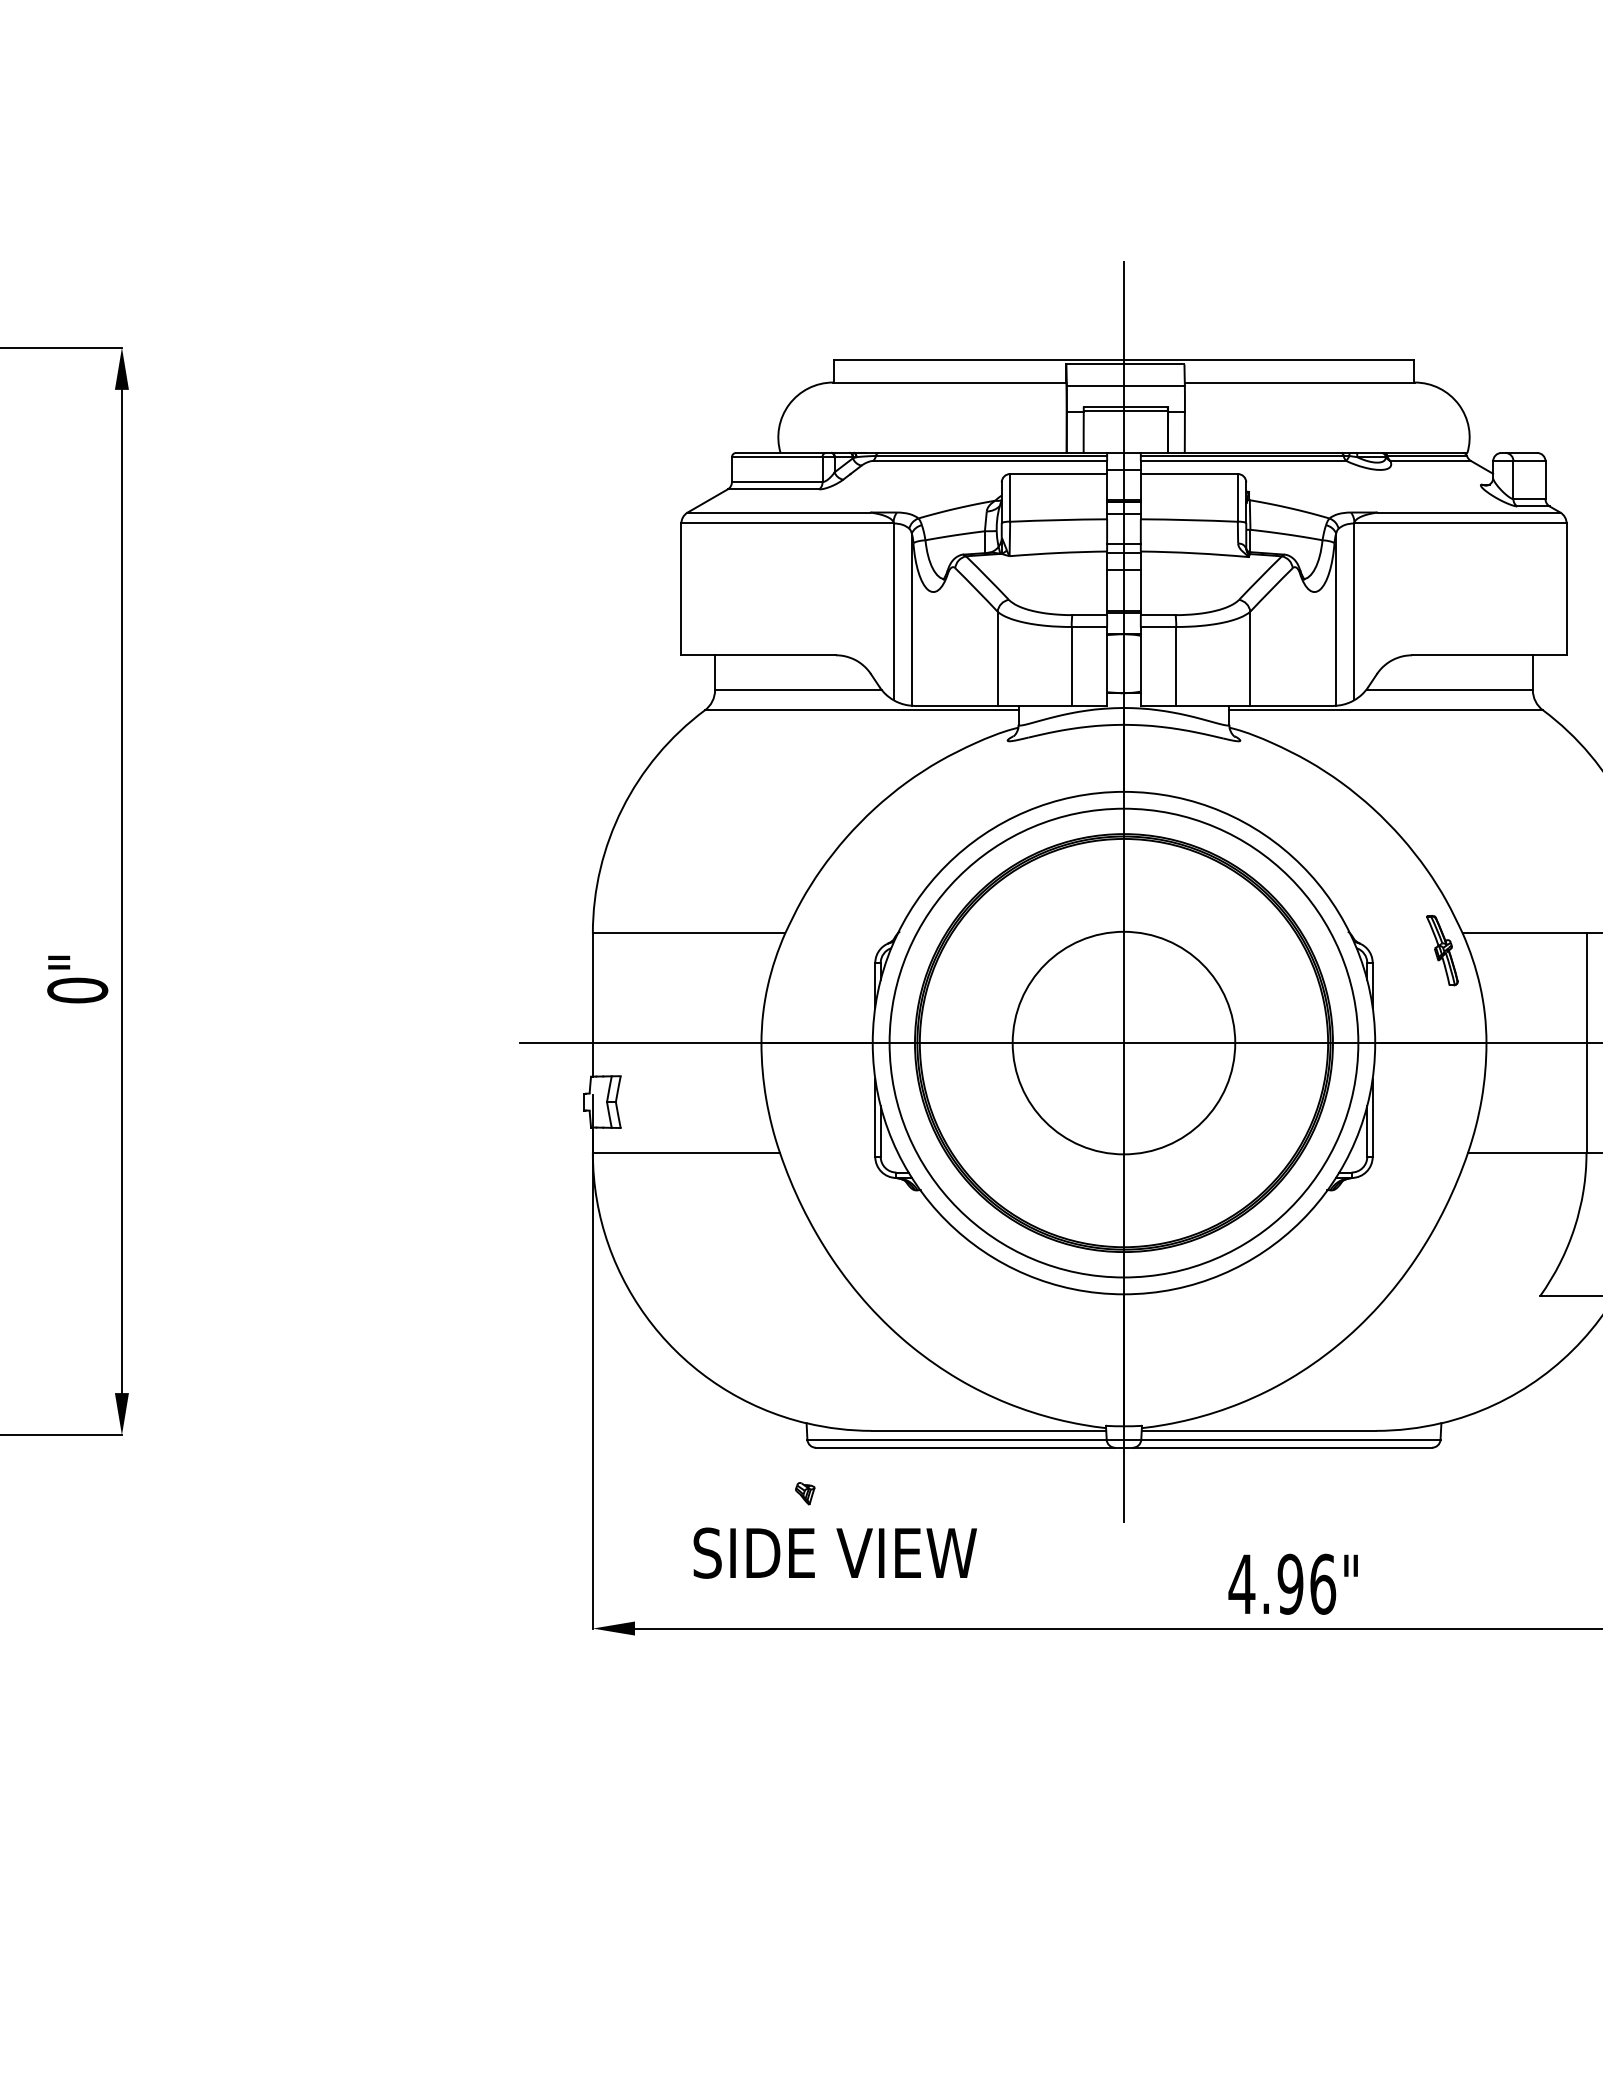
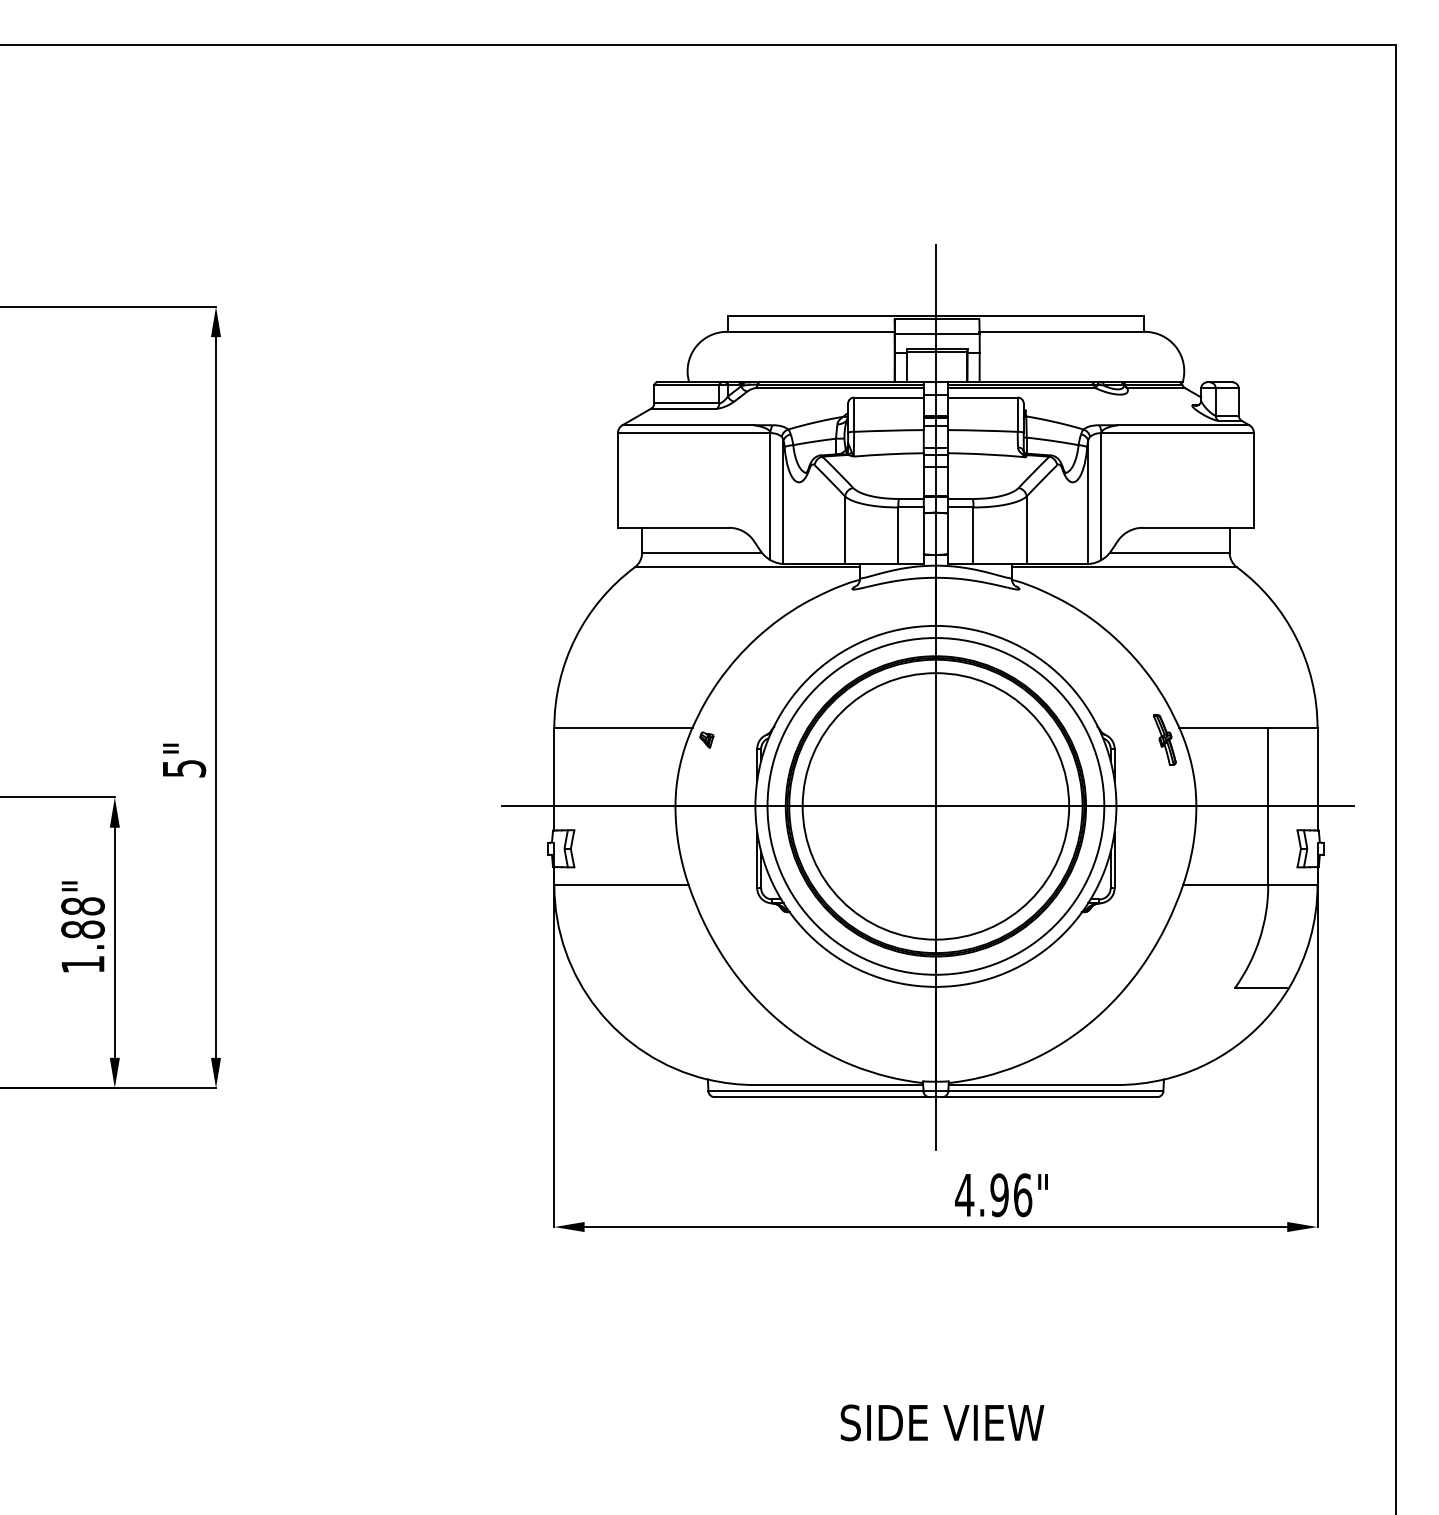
text: (78, 990) -> (184, 768), 0" -> 5"
circle: (1123, 1043) -> (935, 806), size x1.67
part: (804, 1492) -> (706, 739), moved
text: (835, 1552) -> (942, 1422), moved
text: (1293, 1584) -> (1001, 1195), moved

